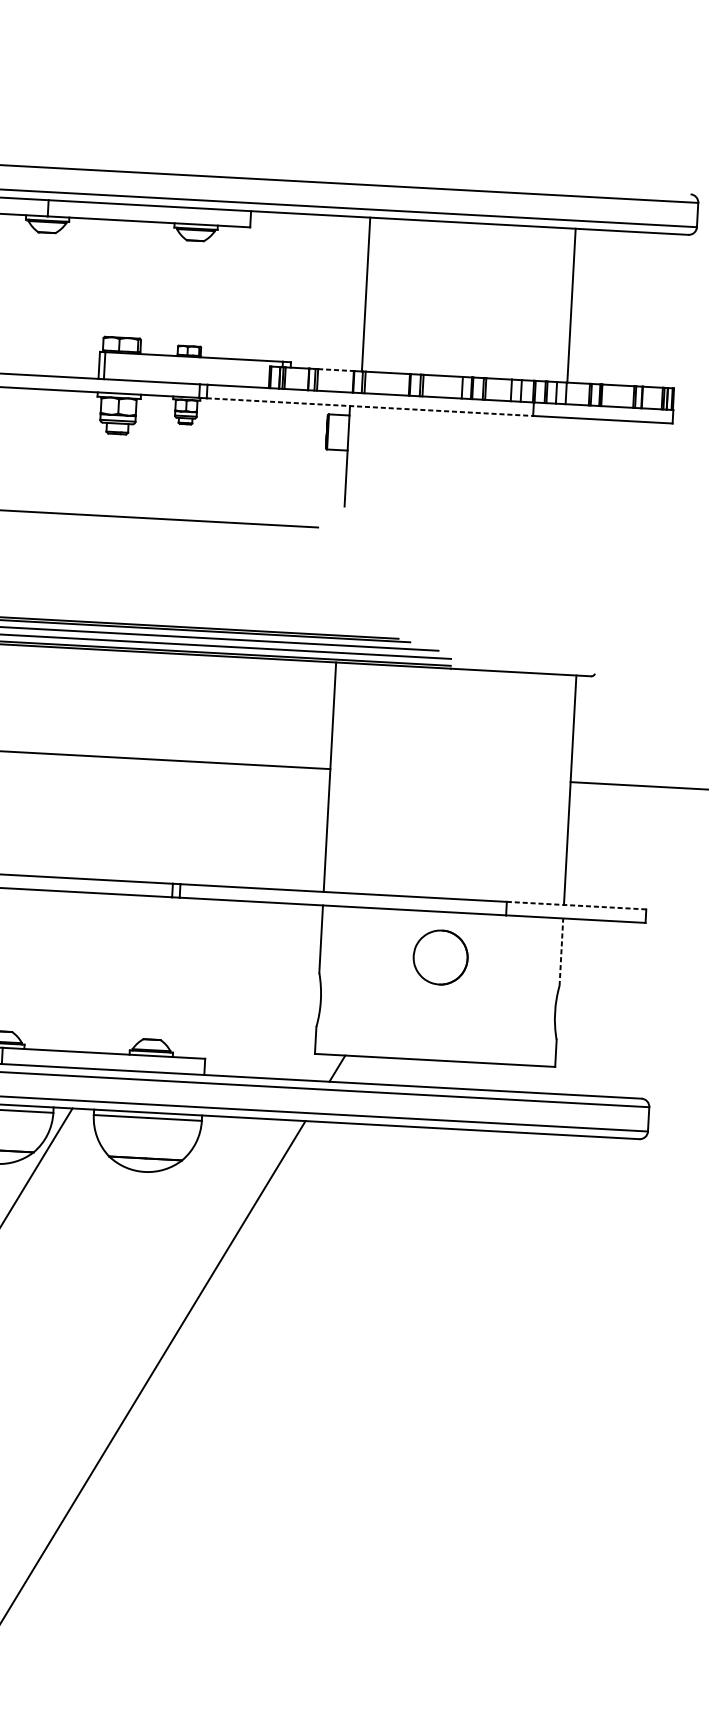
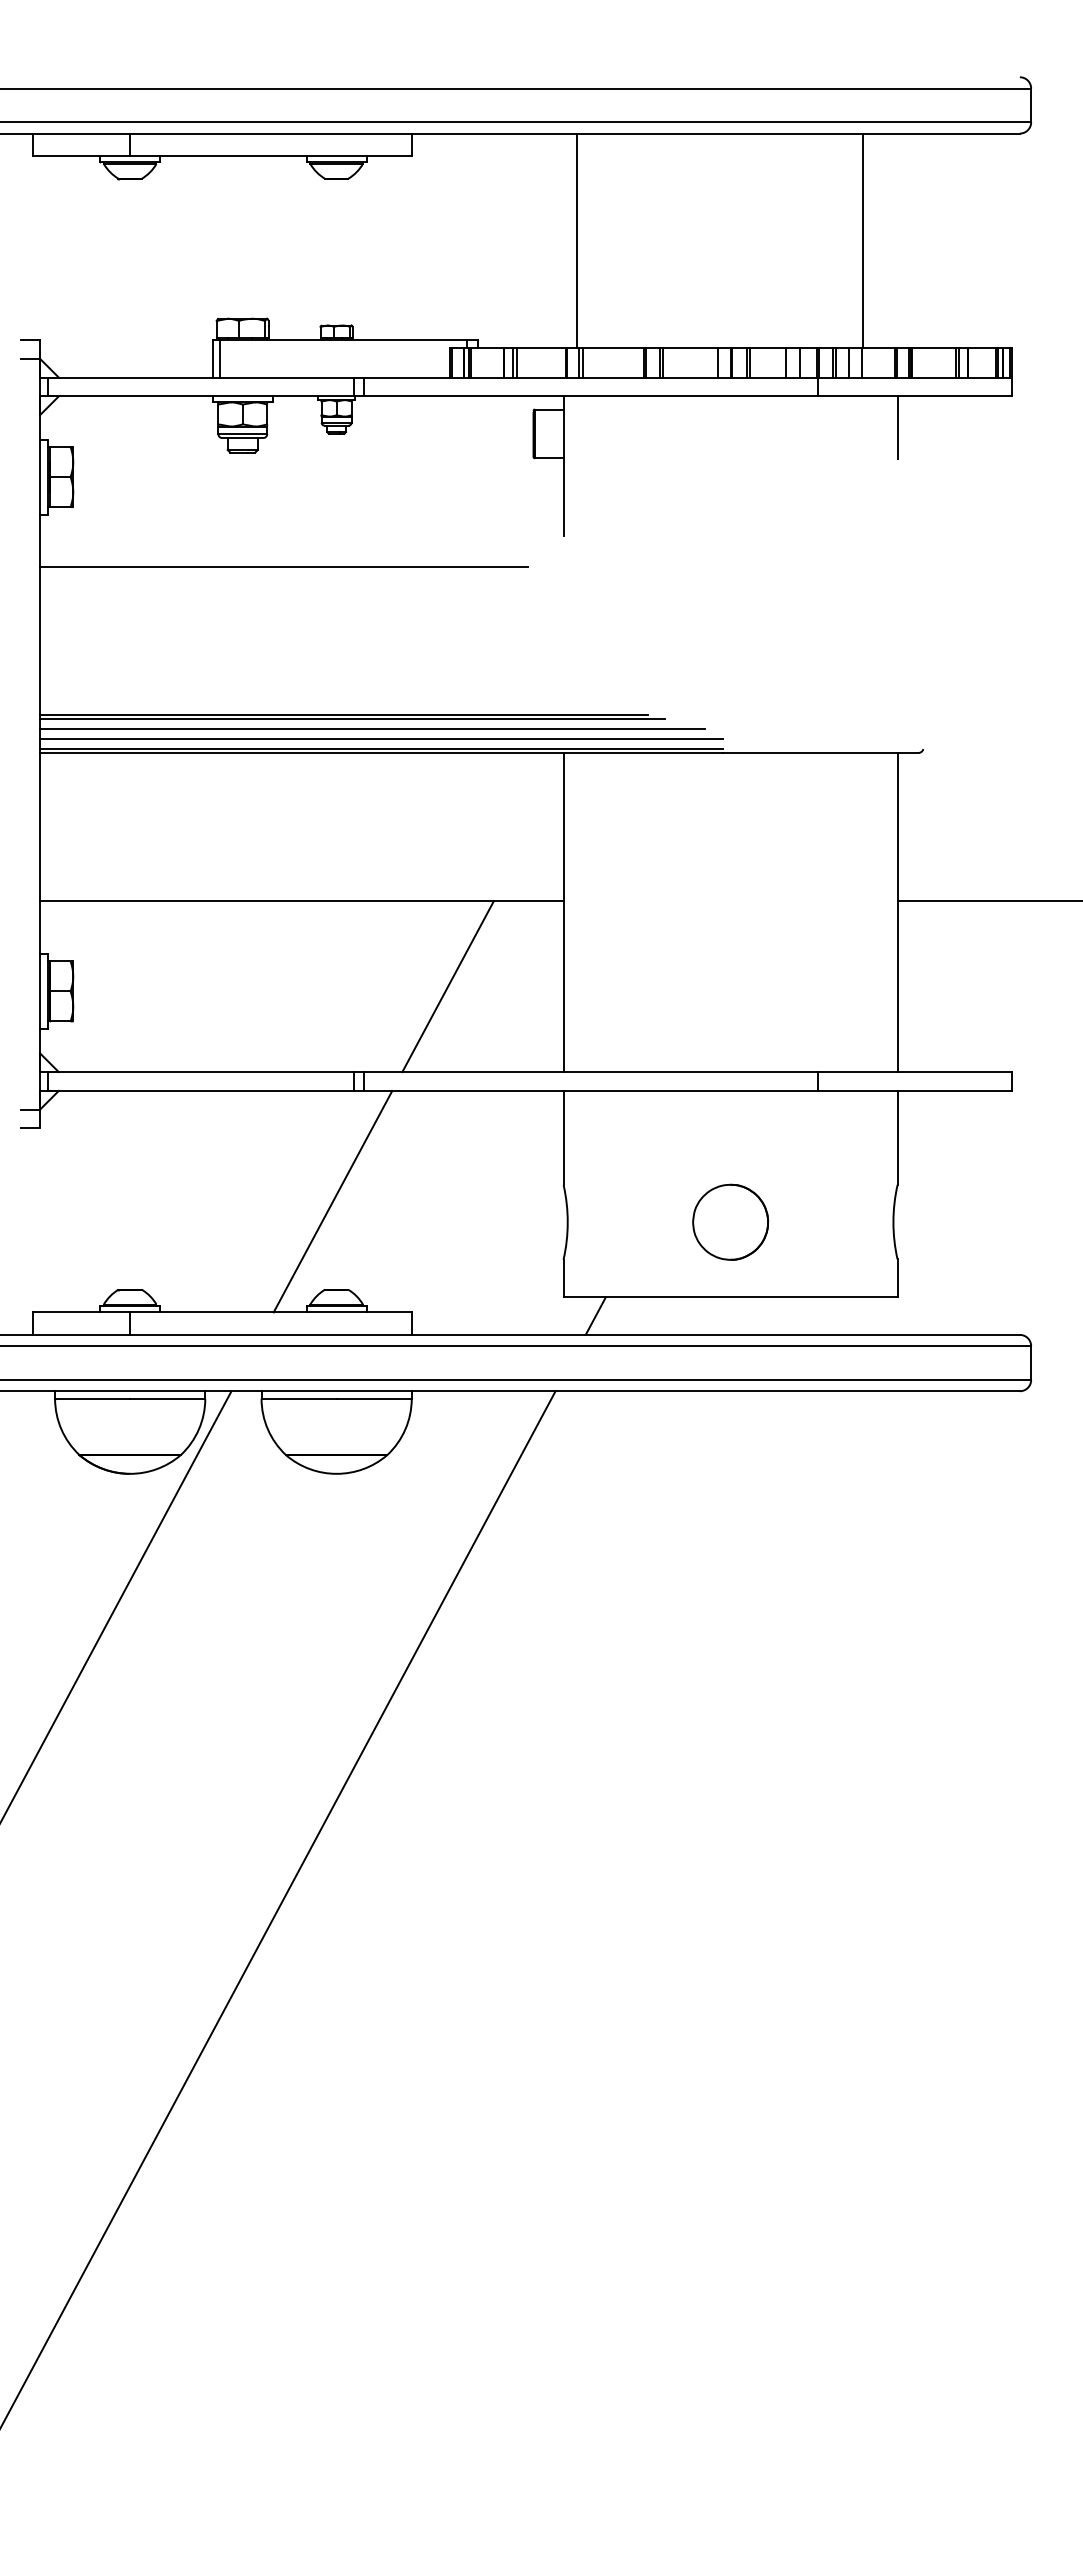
line: (336, 370) -> (541, 347), dashed -> solid
line: (370, 407) -> (591, 396), dashed -> solid
line: (588, 441) -> (897, 427), added
line: (243, 825) -> (447, 986), added
line: (576, 905) -> (915, 1072), dashed -> solid
line: (561, 951) -> (897, 1137), dashed -> solid
part: (440, 956) -> (730, 1221), moved
line: (152, 975) -> (332, 1201), added

